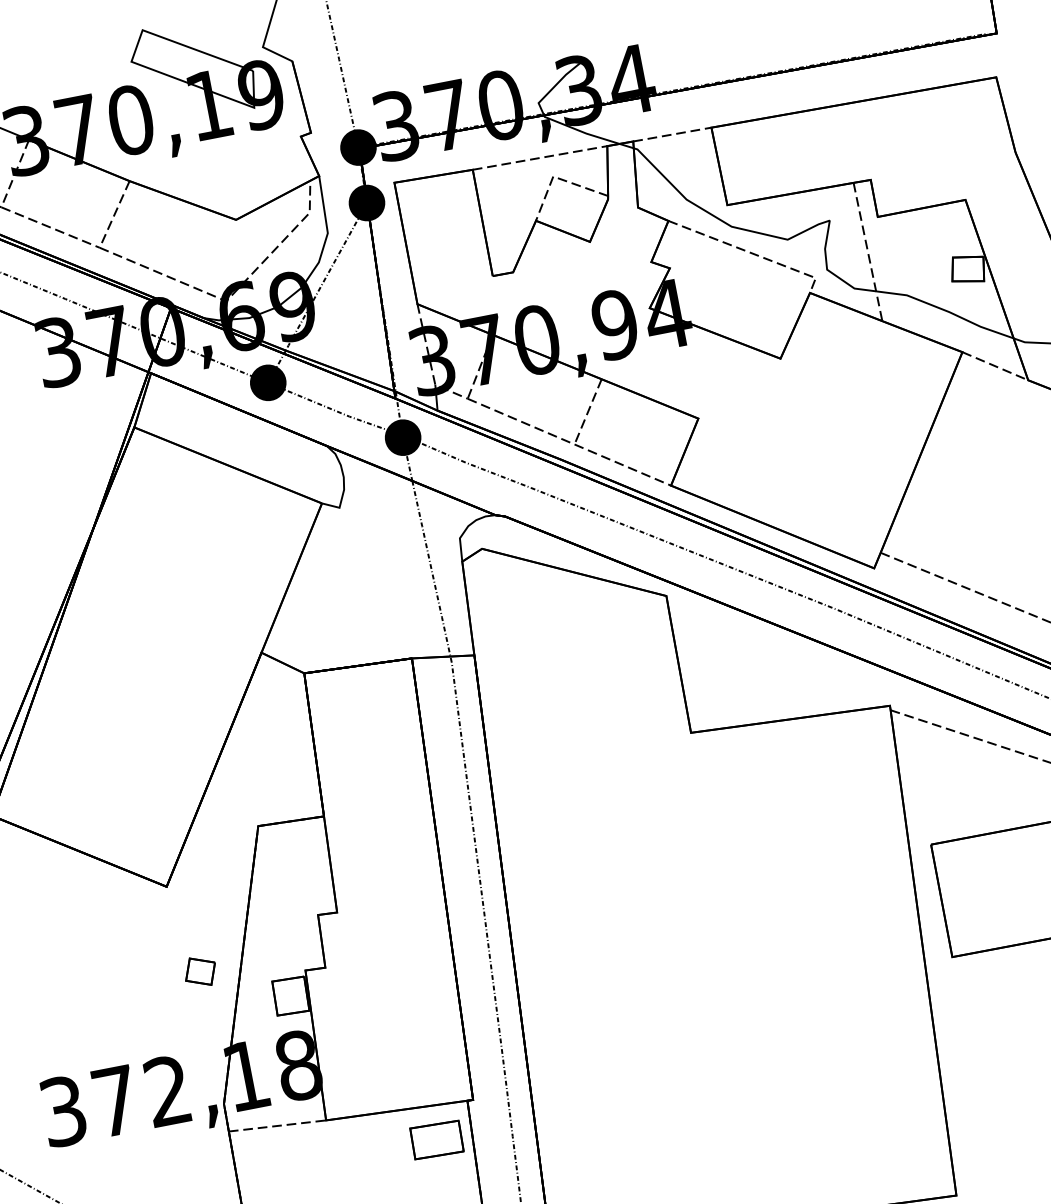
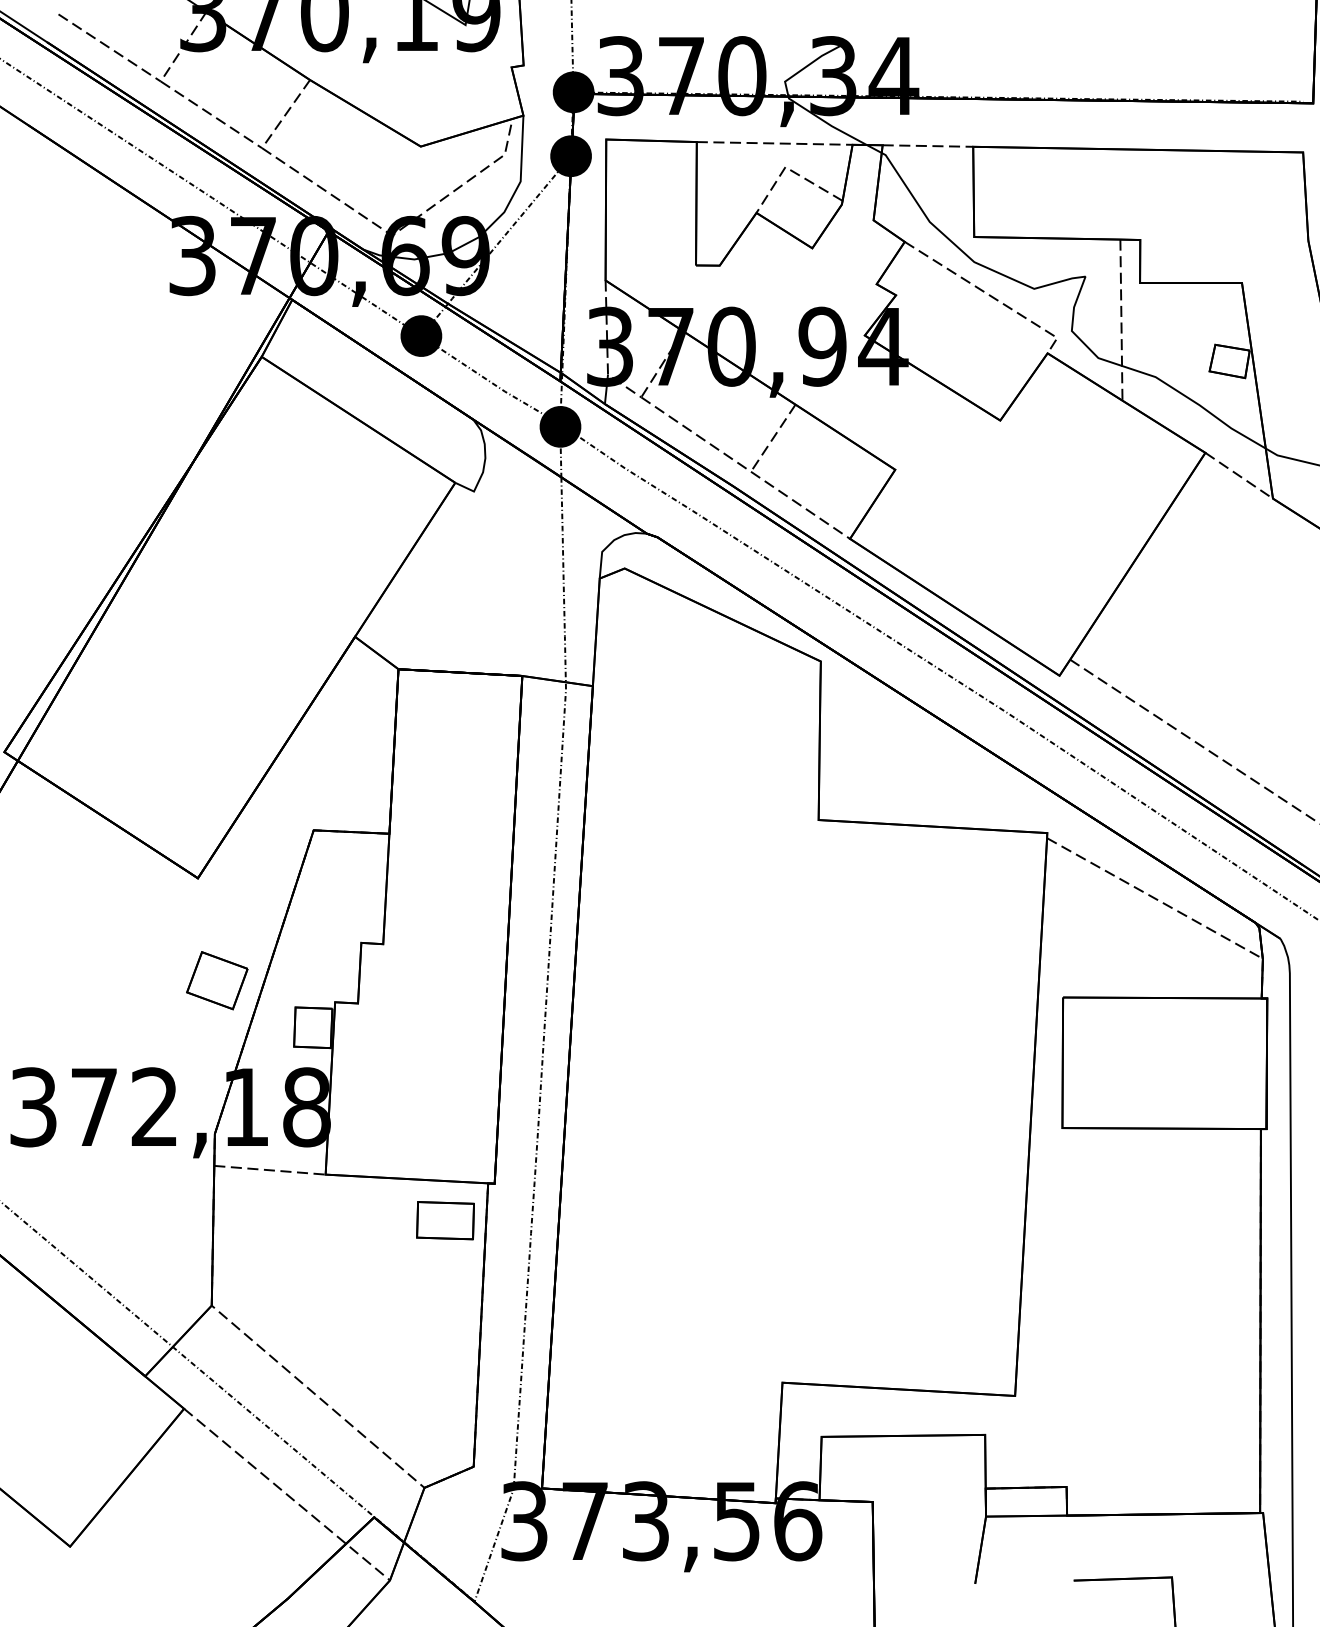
part: (200, 971) -> (217, 980), size x1.67

